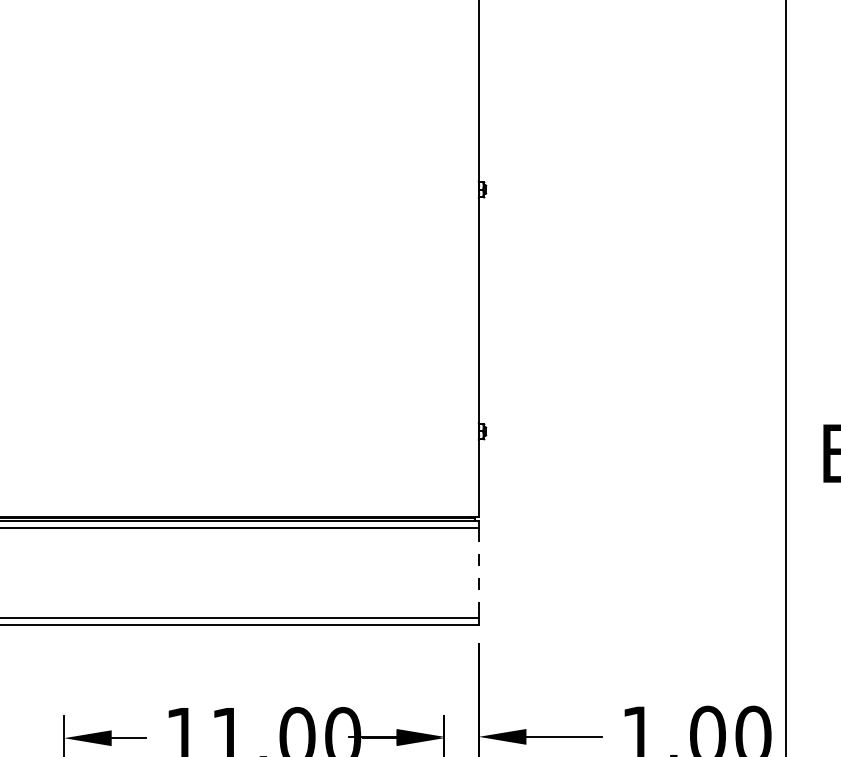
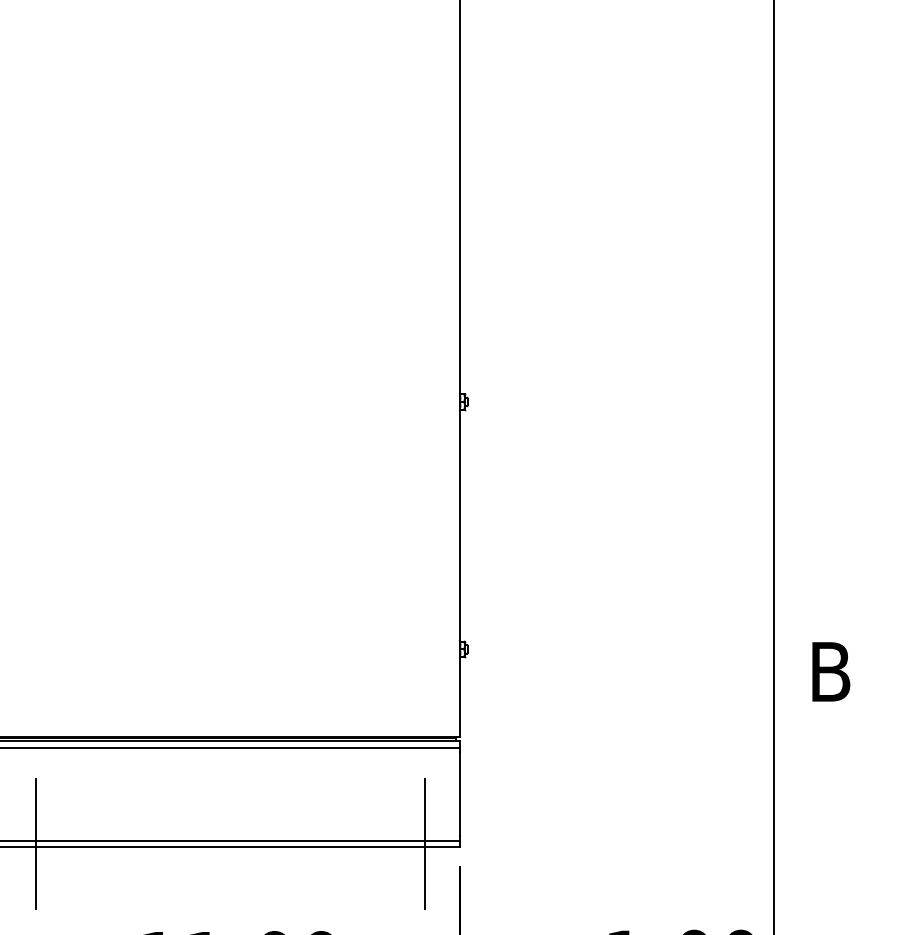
line: (479, 573) -> (460, 794), dashed -> solid
line: (63, 621) -> (35, 843), added
line: (444, 621) -> (424, 843), added

